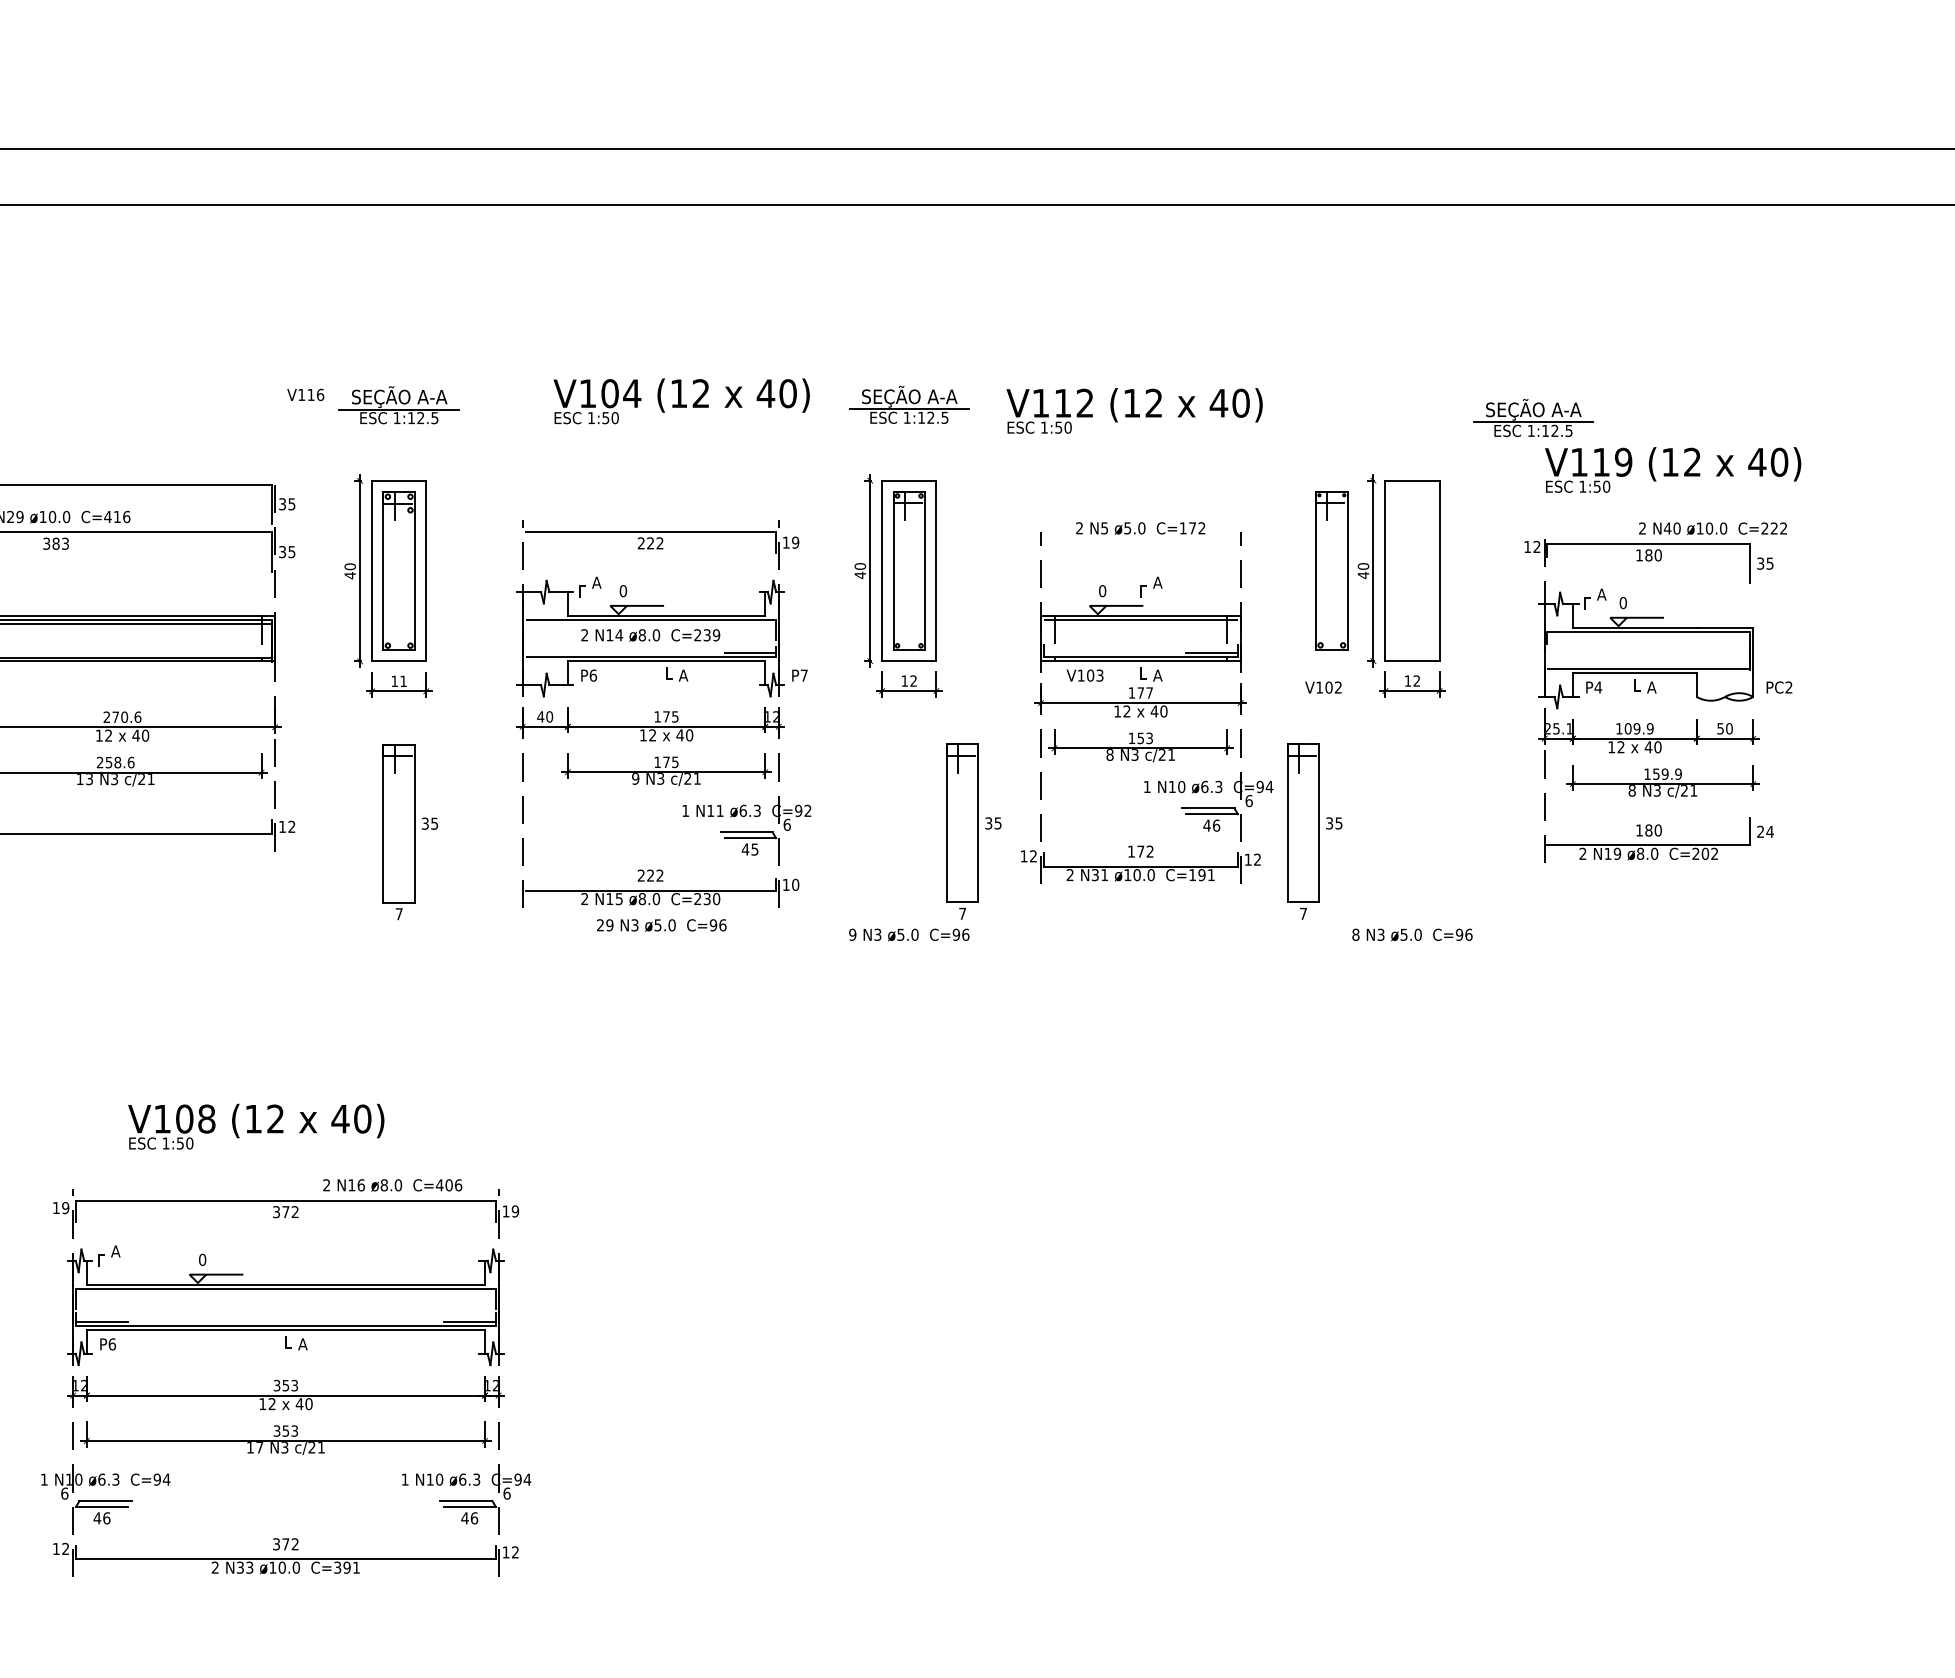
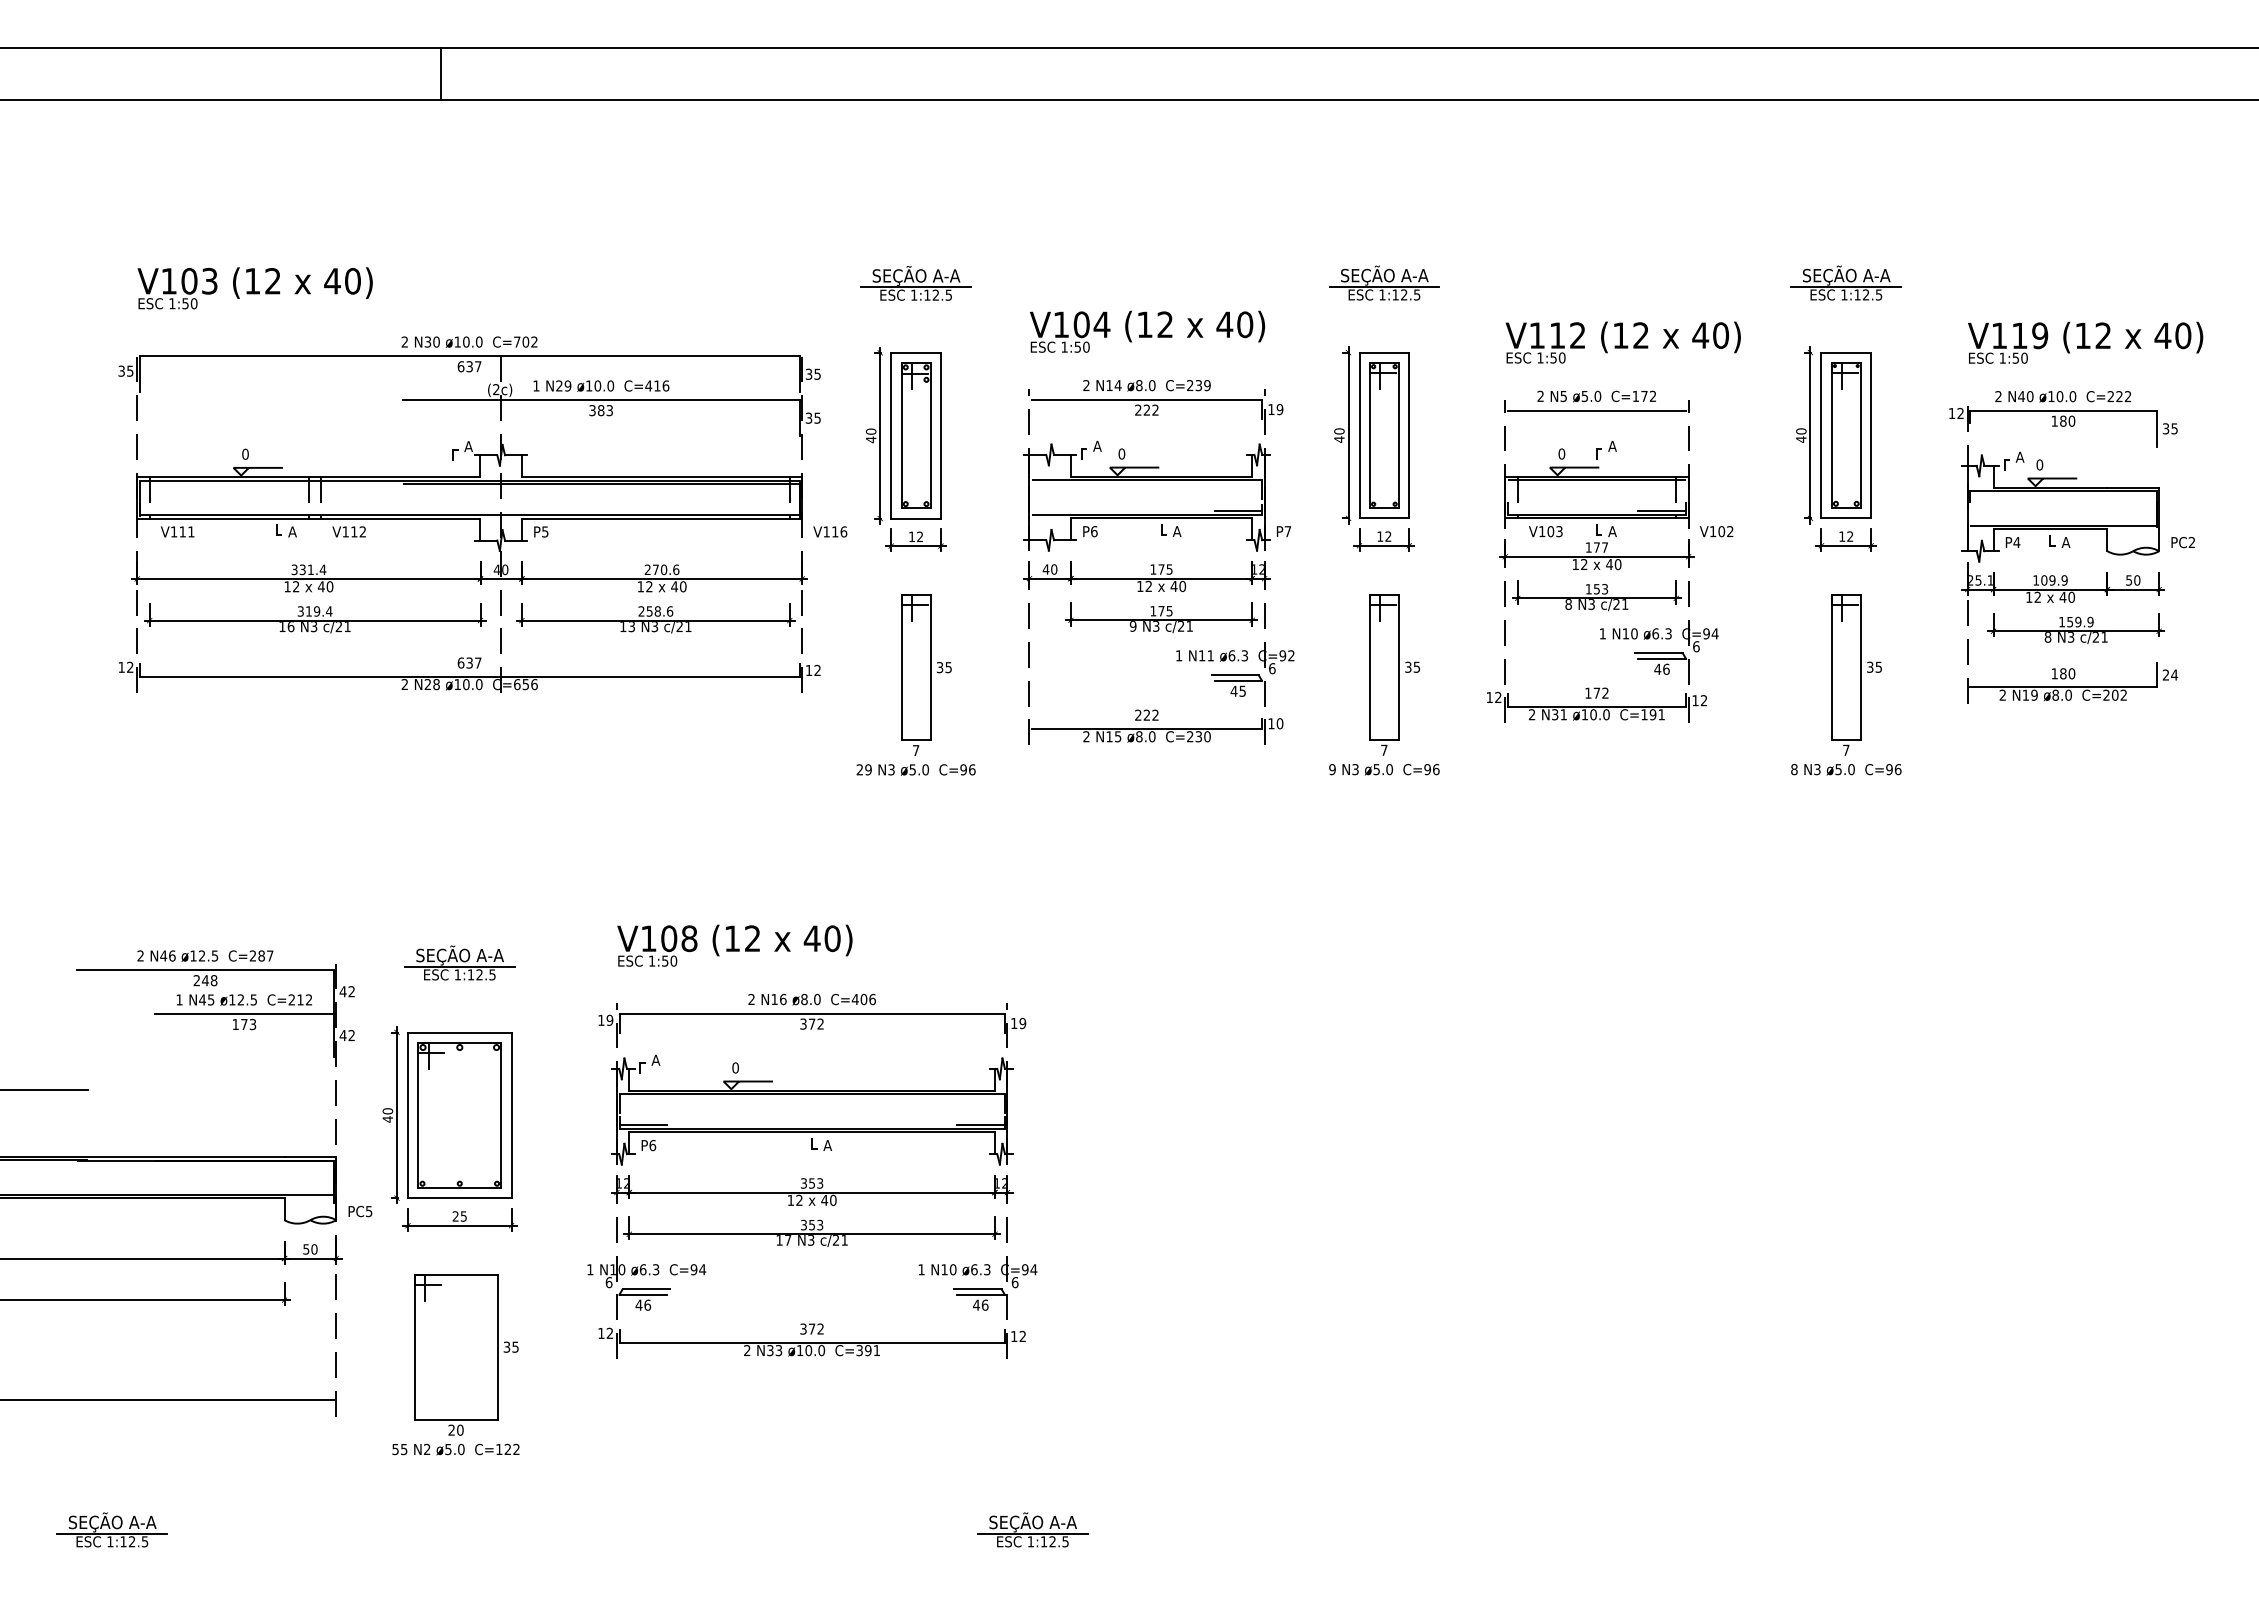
text: (305, 394) -> (830, 531), moved
text: (681, 400) -> (1147, 331), moved
text: (1133, 410) -> (1622, 342), moved
part: (1532, 417) -> (1845, 282), moved
text: (1713, 528) -> (2063, 396), moved
line: (1140, 543) -> (1596, 410), added
part: (1332, 570) -> (1846, 435), moved
text: (650, 635) -> (1146, 385), moved
text: (402, 680) -> (919, 536), 11 -> 12
text: (1323, 687) -> (1716, 531), moved
part: (973, 831) -> (1394, 674), moved
part: (1314, 831) -> (1856, 674), moved
text: (661, 924) -> (915, 769), moved
text: (255, 1126) -> (734, 945), moved
text: (392, 1185) -> (811, 999), moved

